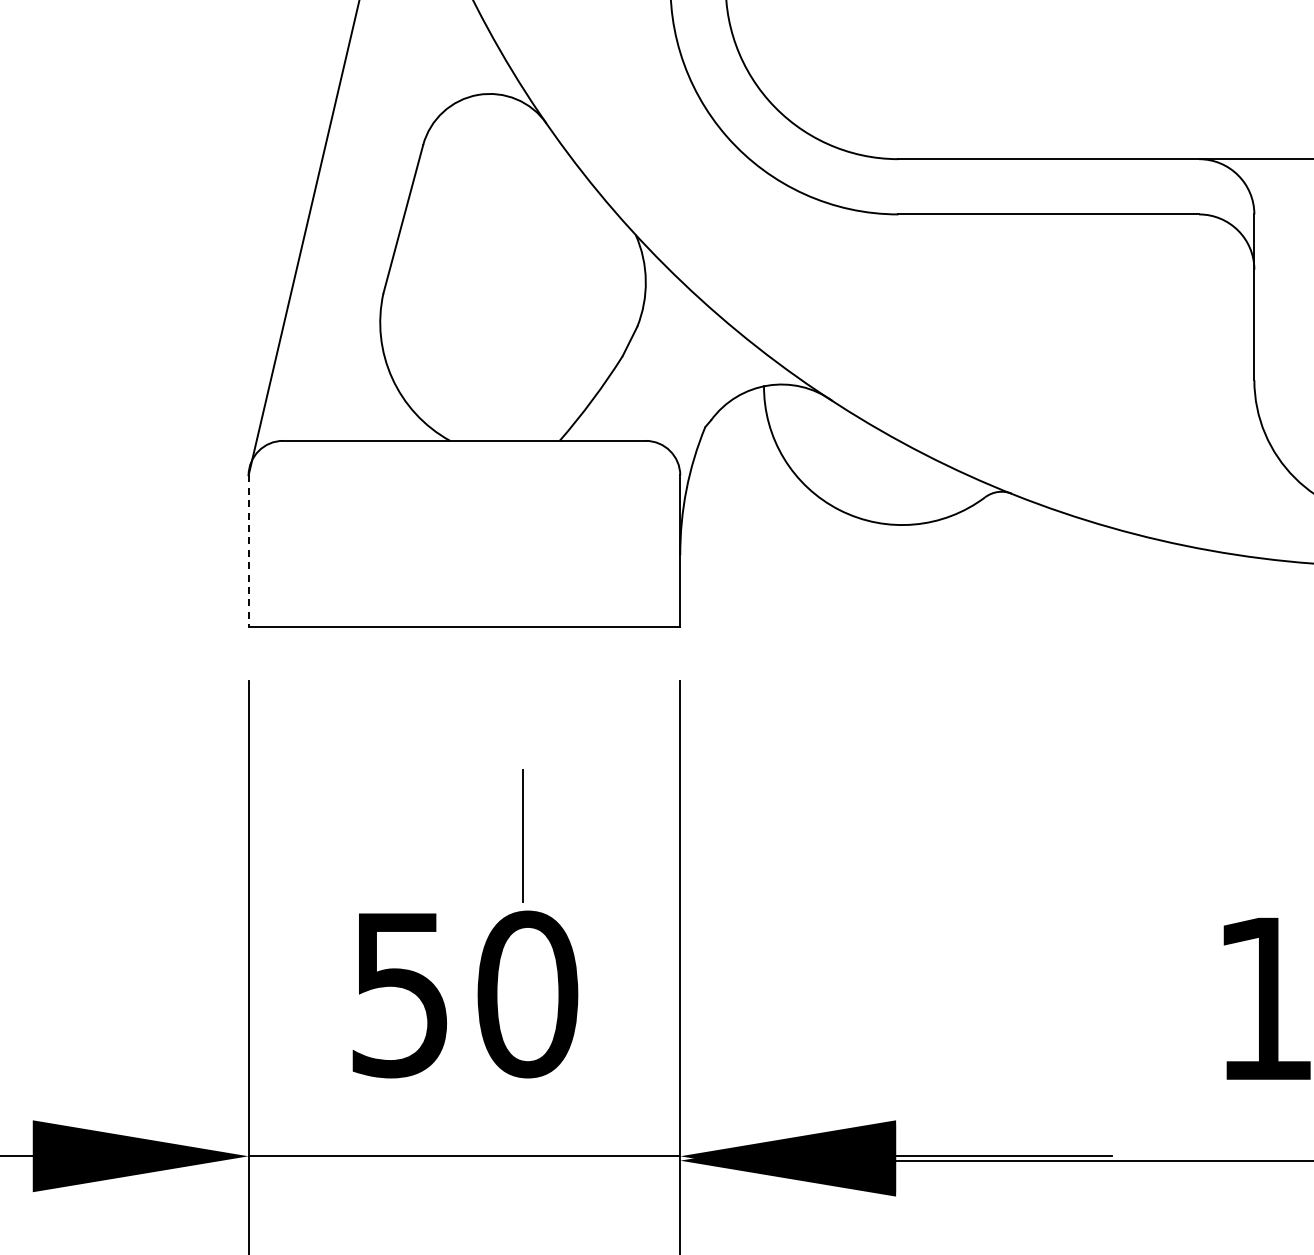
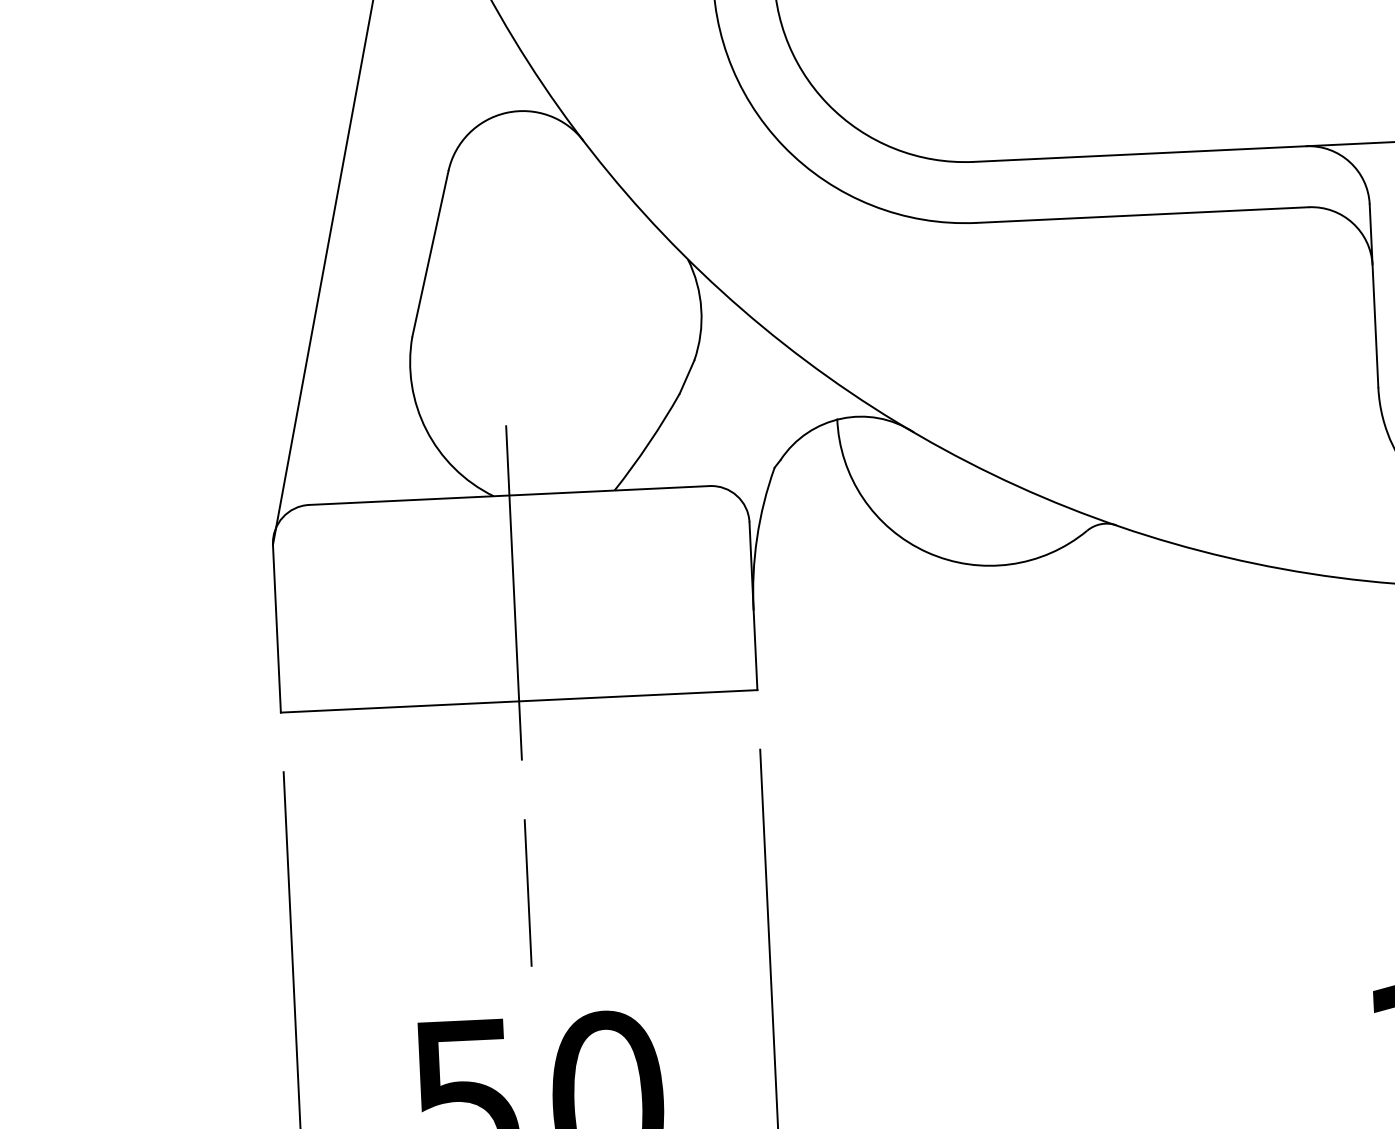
line: (464, 529) -> (514, 593), added
line: (248, 551) -> (276, 628), dashed -> solid
line: (522, 835) -> (527, 892), moved

